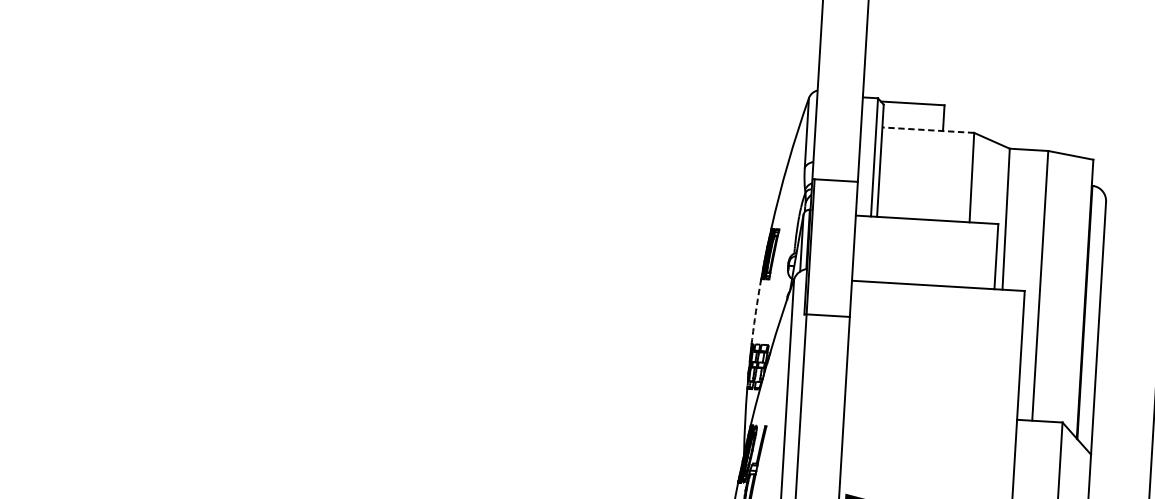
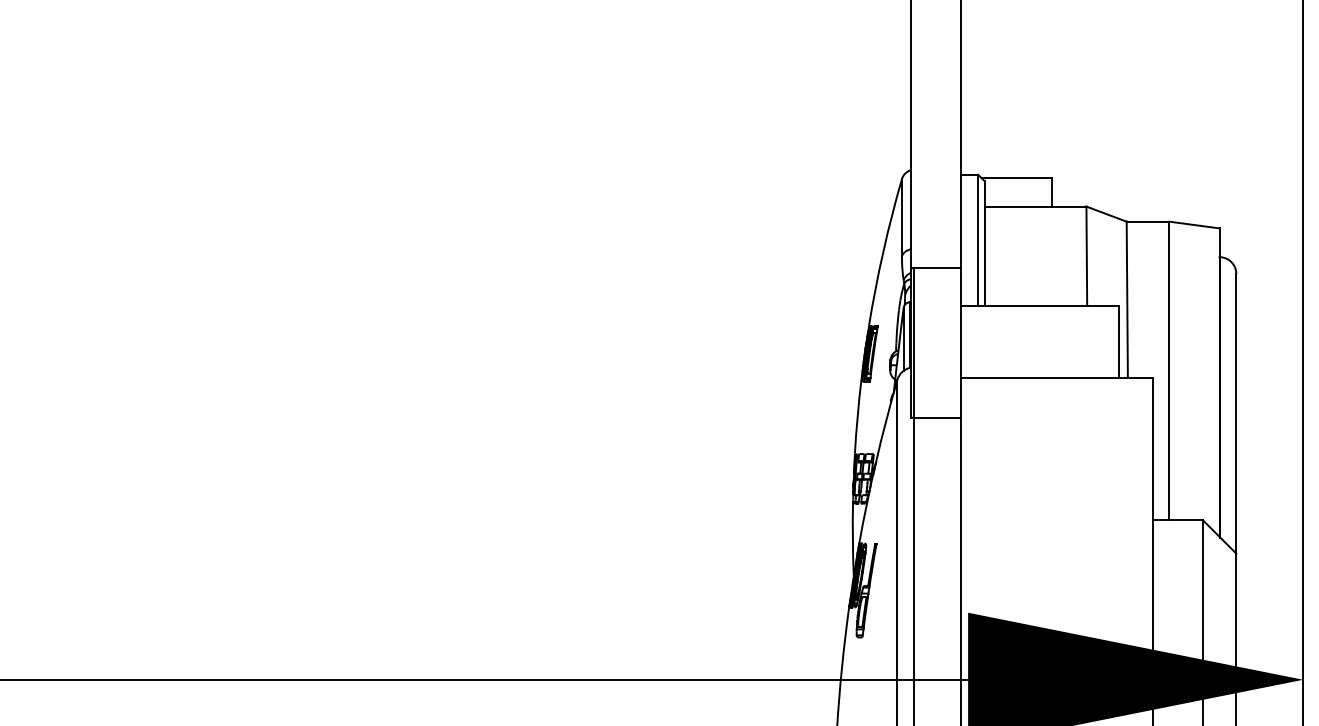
line: (928, 130) -> (1035, 206), dashed -> solid
arc: (755, 311) -> (857, 417), dashed -> solid

